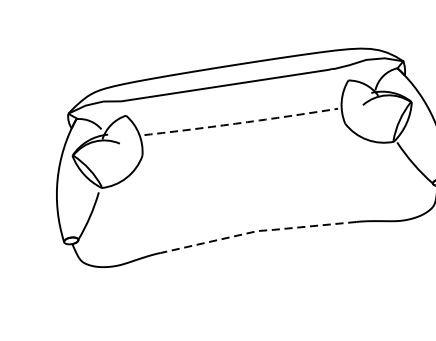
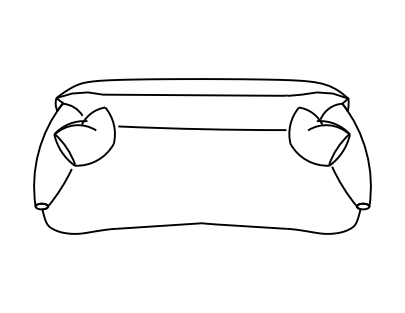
arc: (241, 123) -> (202, 129), dashed -> solid
line: (257, 231) -> (201, 223), dashed -> solid

